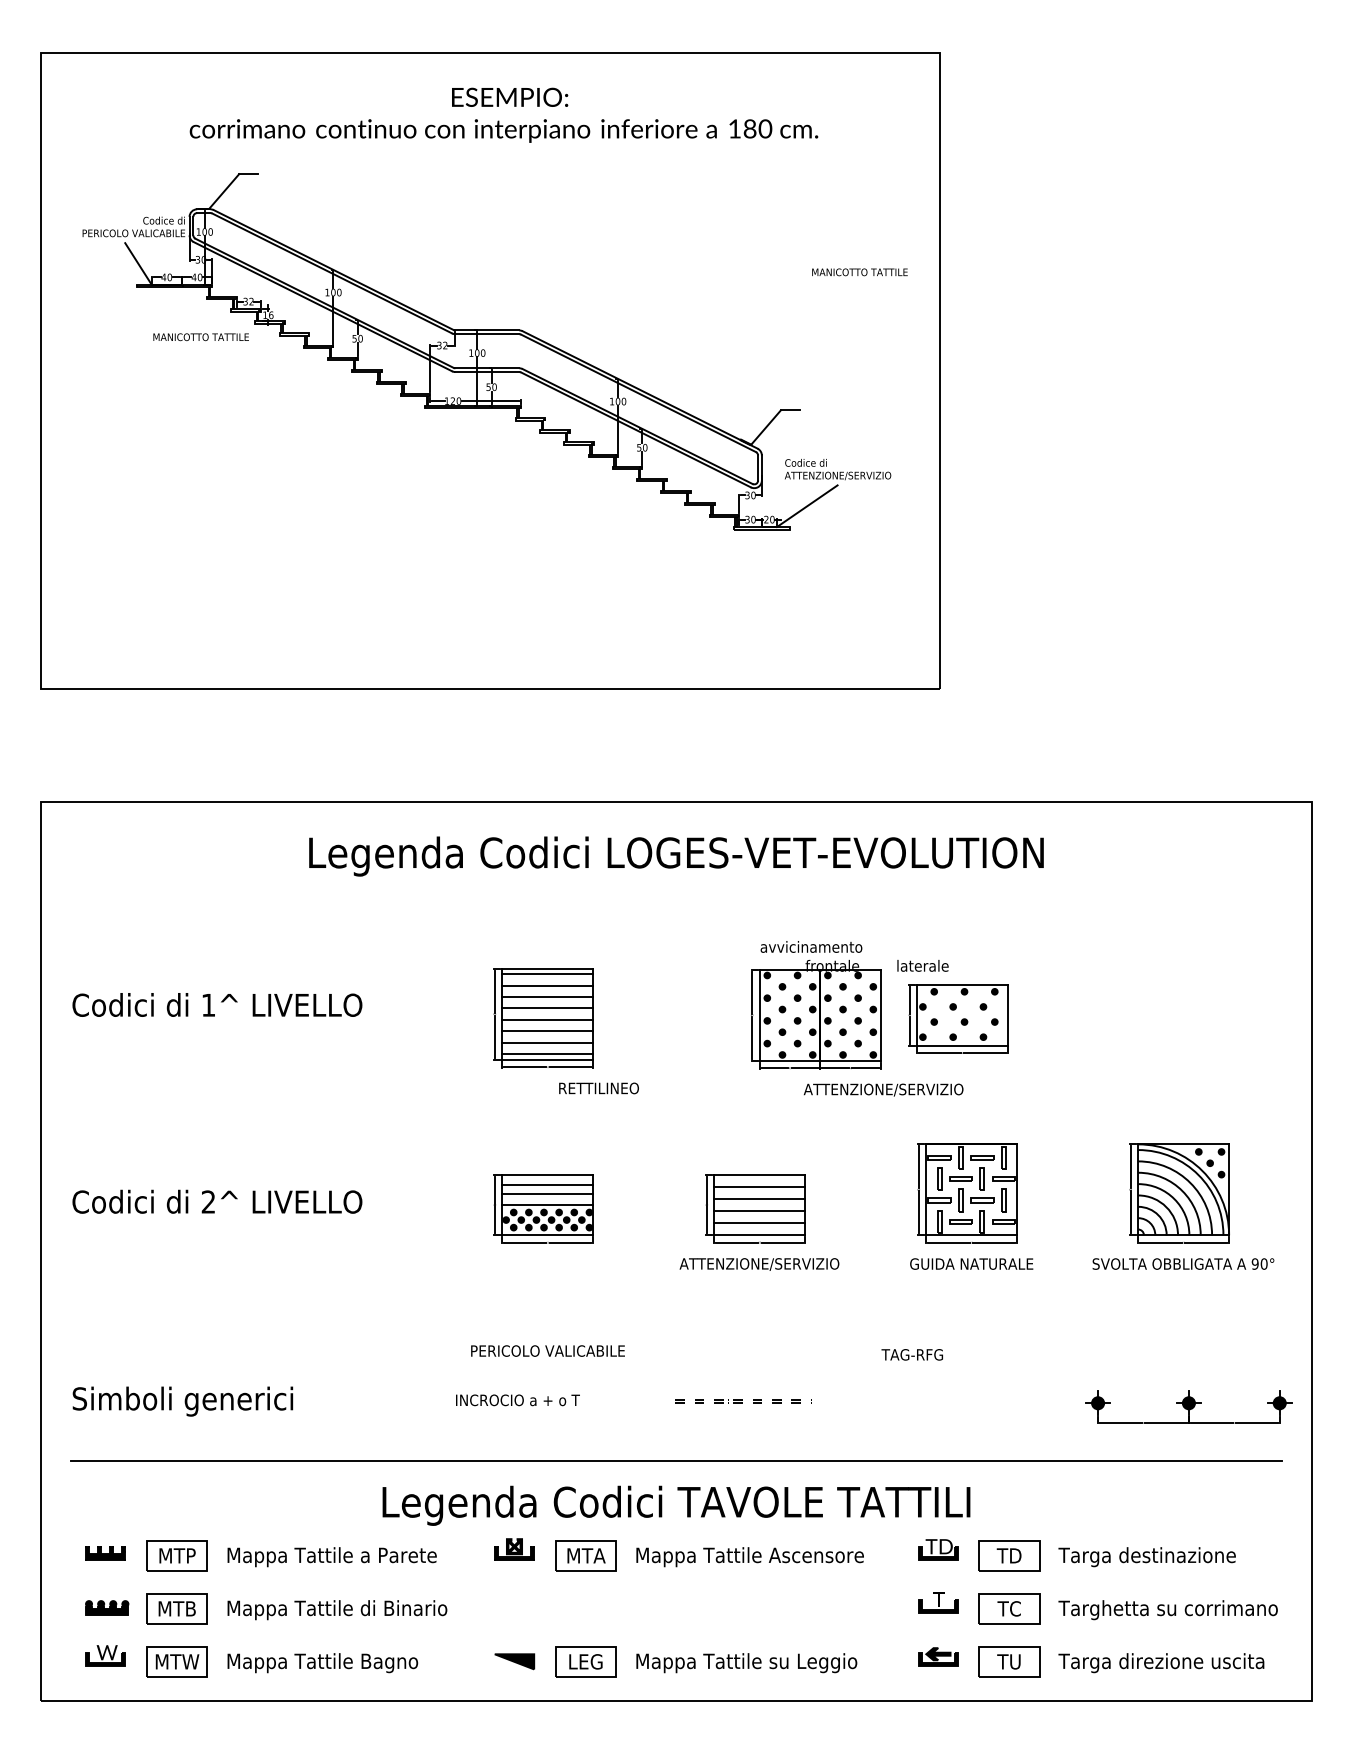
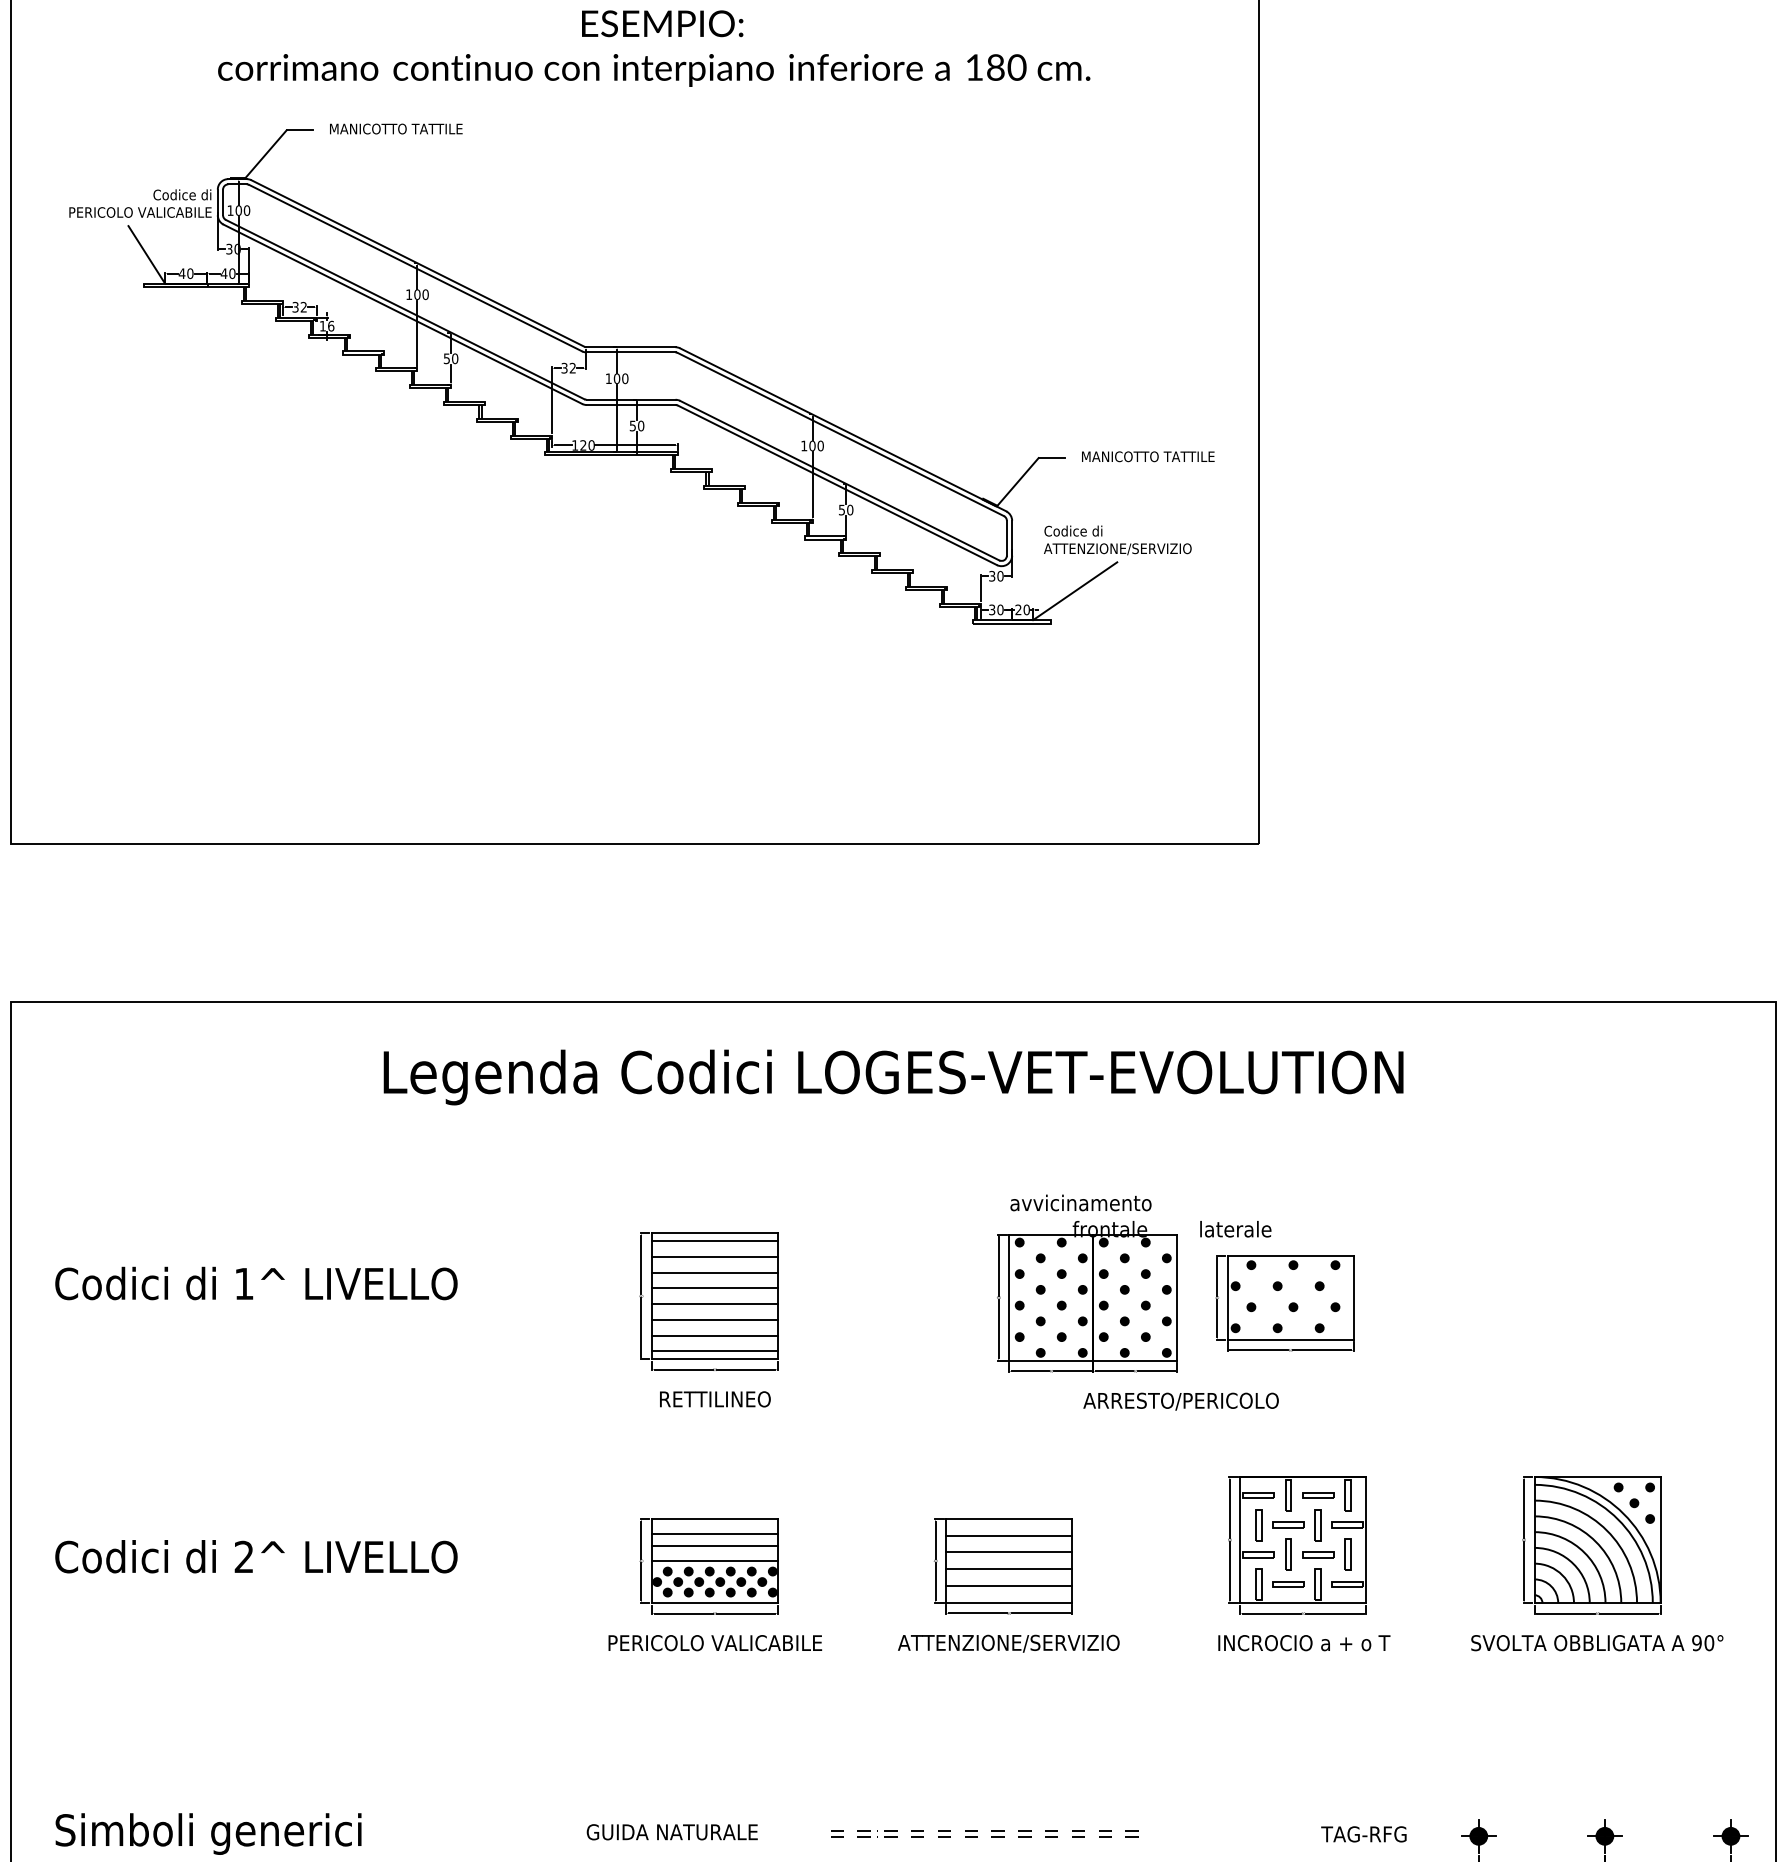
text: (859, 272) -> (1147, 456), moved
text: (200, 337) -> (395, 129), moved
text: (598, 1088) -> (714, 1399), moved
text: (883, 1089) -> (1180, 1400), ATTENZIONE/SERVIZIO -> ARRESTO/PERICOLO
text: (972, 1263) -> (1304, 1642), GUIDA NATURALE -> INCROCIO a + o T
text: (547, 1350) -> (714, 1642), moved
text: (911, 1354) -> (1362, 1833), moved
text: (517, 1400) -> (672, 1832), INCROCIO a + o T -> GUIDA NATURALE
part: (741, 1401) -> (983, 1833), size x1.67

